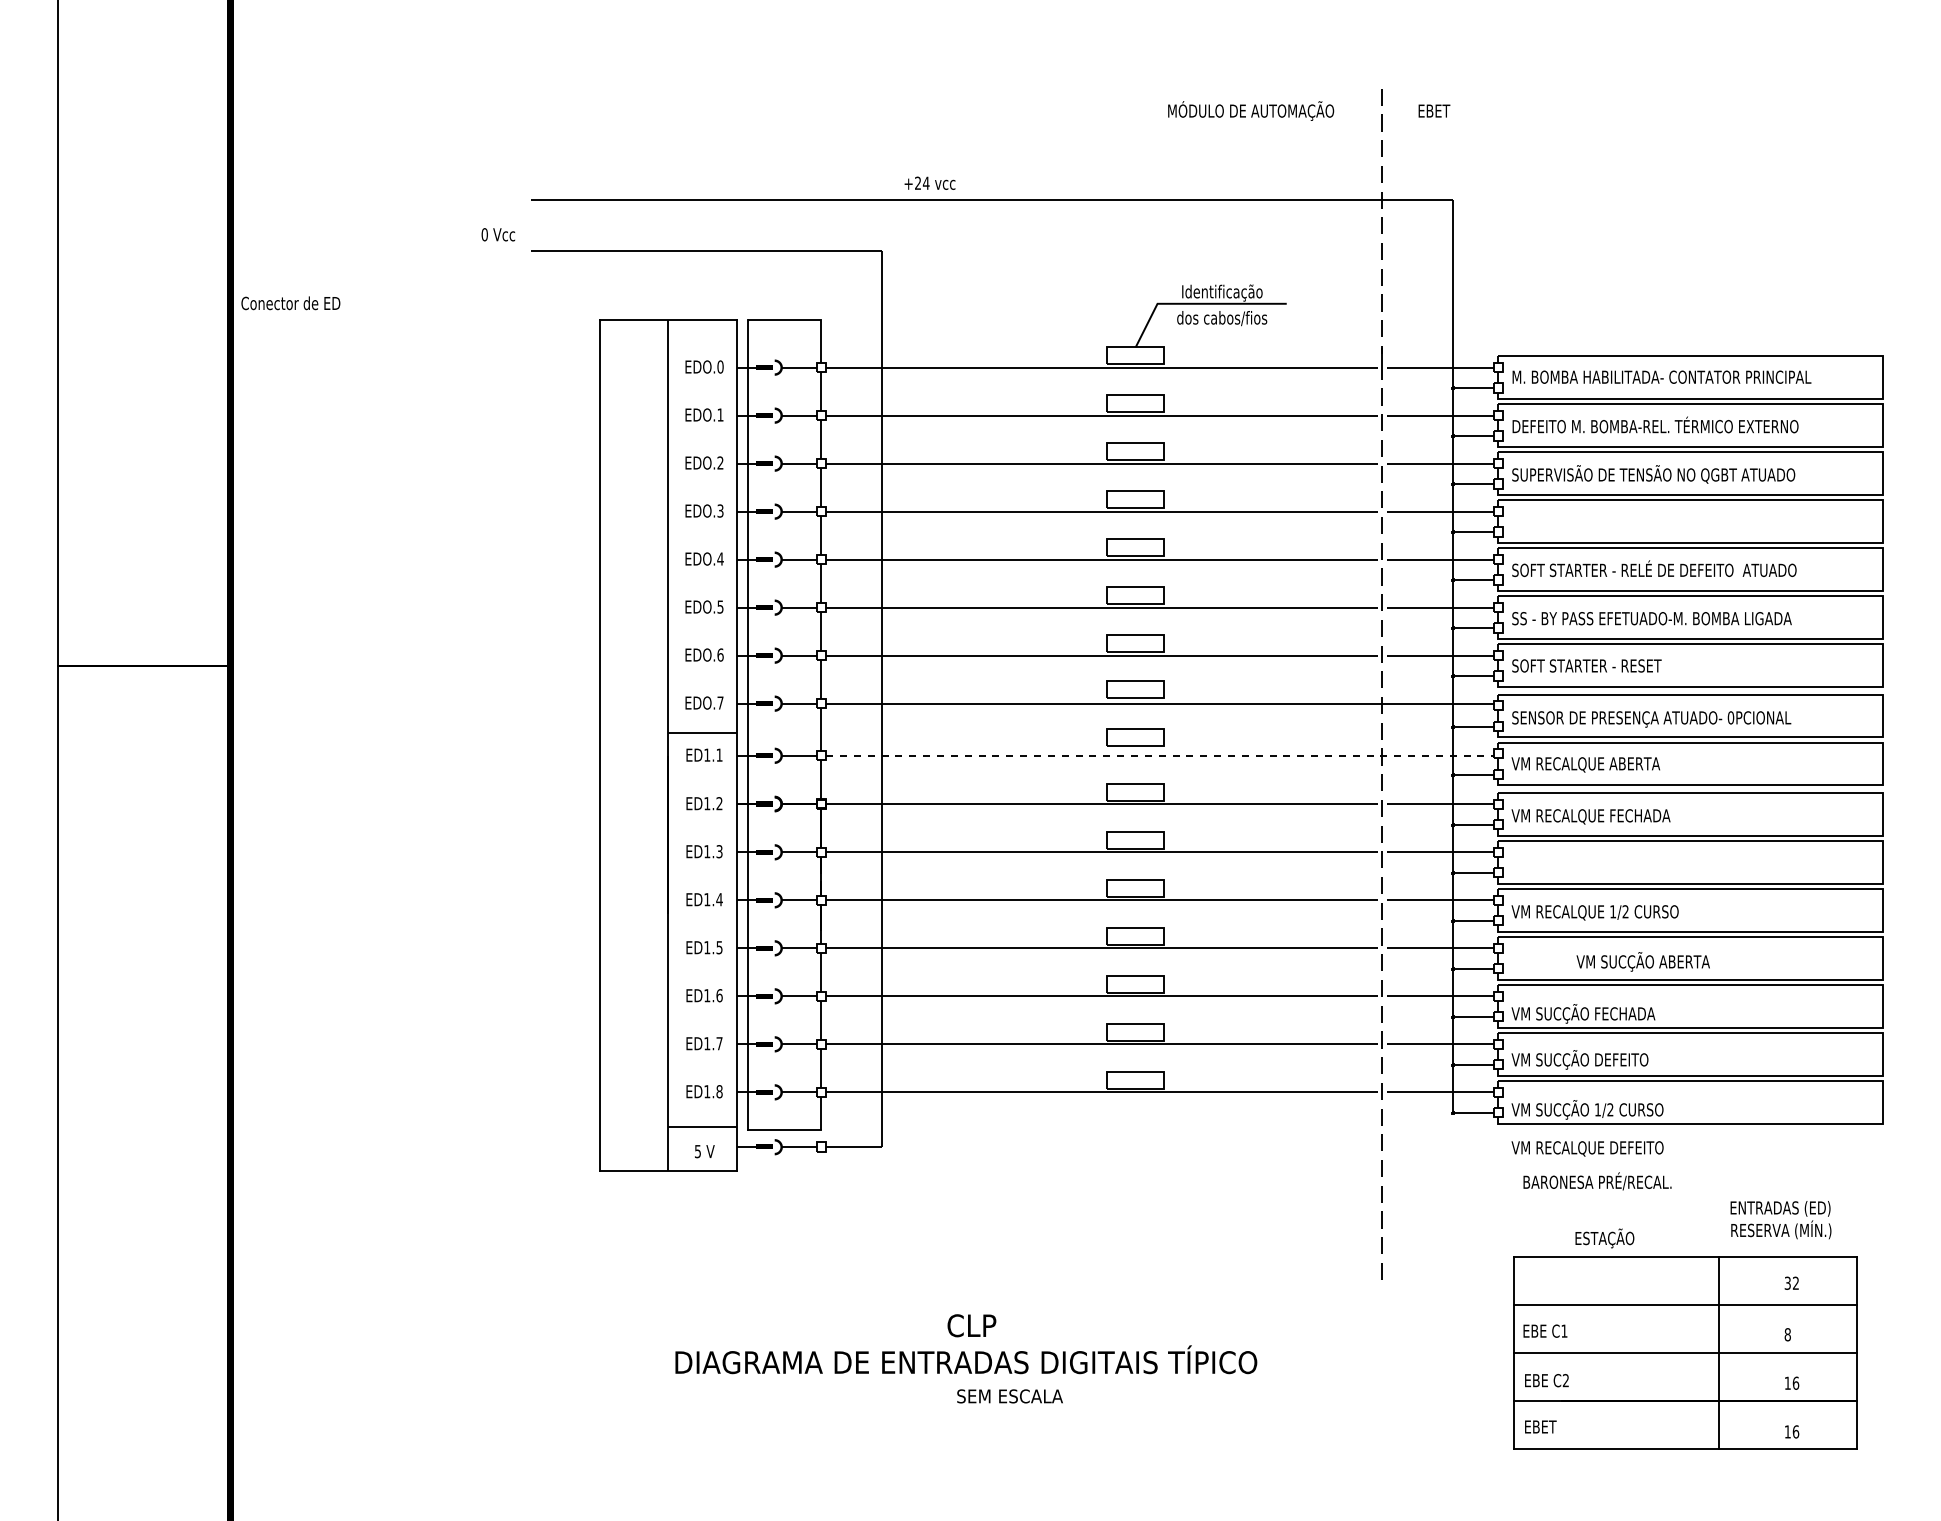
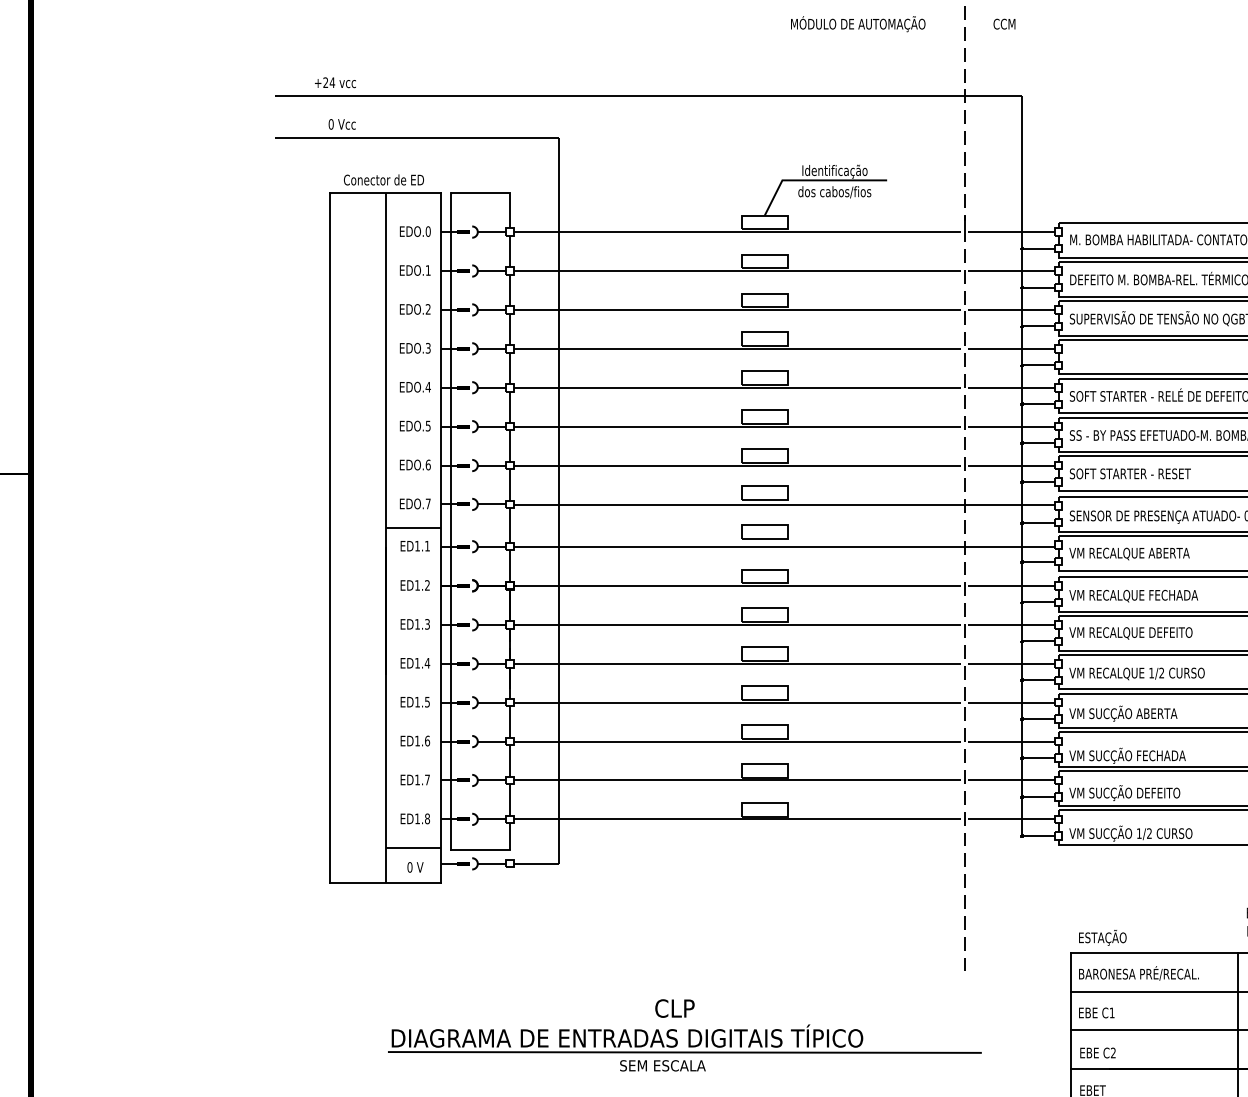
text: (1434, 110) -> (1006, 23), EBET -> CCM
text: (929, 182) -> (335, 82), moved
text: (498, 234) -> (342, 124), moved
text: (290, 303) -> (383, 180), moved
line: (1160, 755) -> (784, 546), dashed -> solid
text: (1642, 961) -> (1122, 713), moved
text: (1587, 1148) -> (1130, 633), moved
text: (697, 1151) -> (409, 867), 5 -> 0
text: (1597, 1181) -> (1138, 973), moved
text: (1604, 1238) -> (1102, 937), moved
text: (971, 1325) -> (674, 1008), moved
line: (1036, 1379) -> (684, 1052), added

